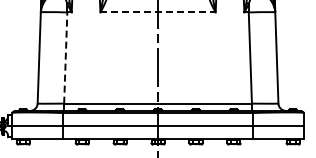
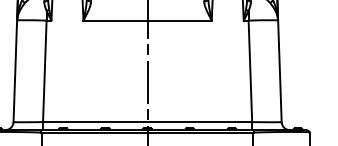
line: (158, 12) -> (148, 20), dashed -> solid
line: (65, 58) -> (44, 71), dashed -> solid

